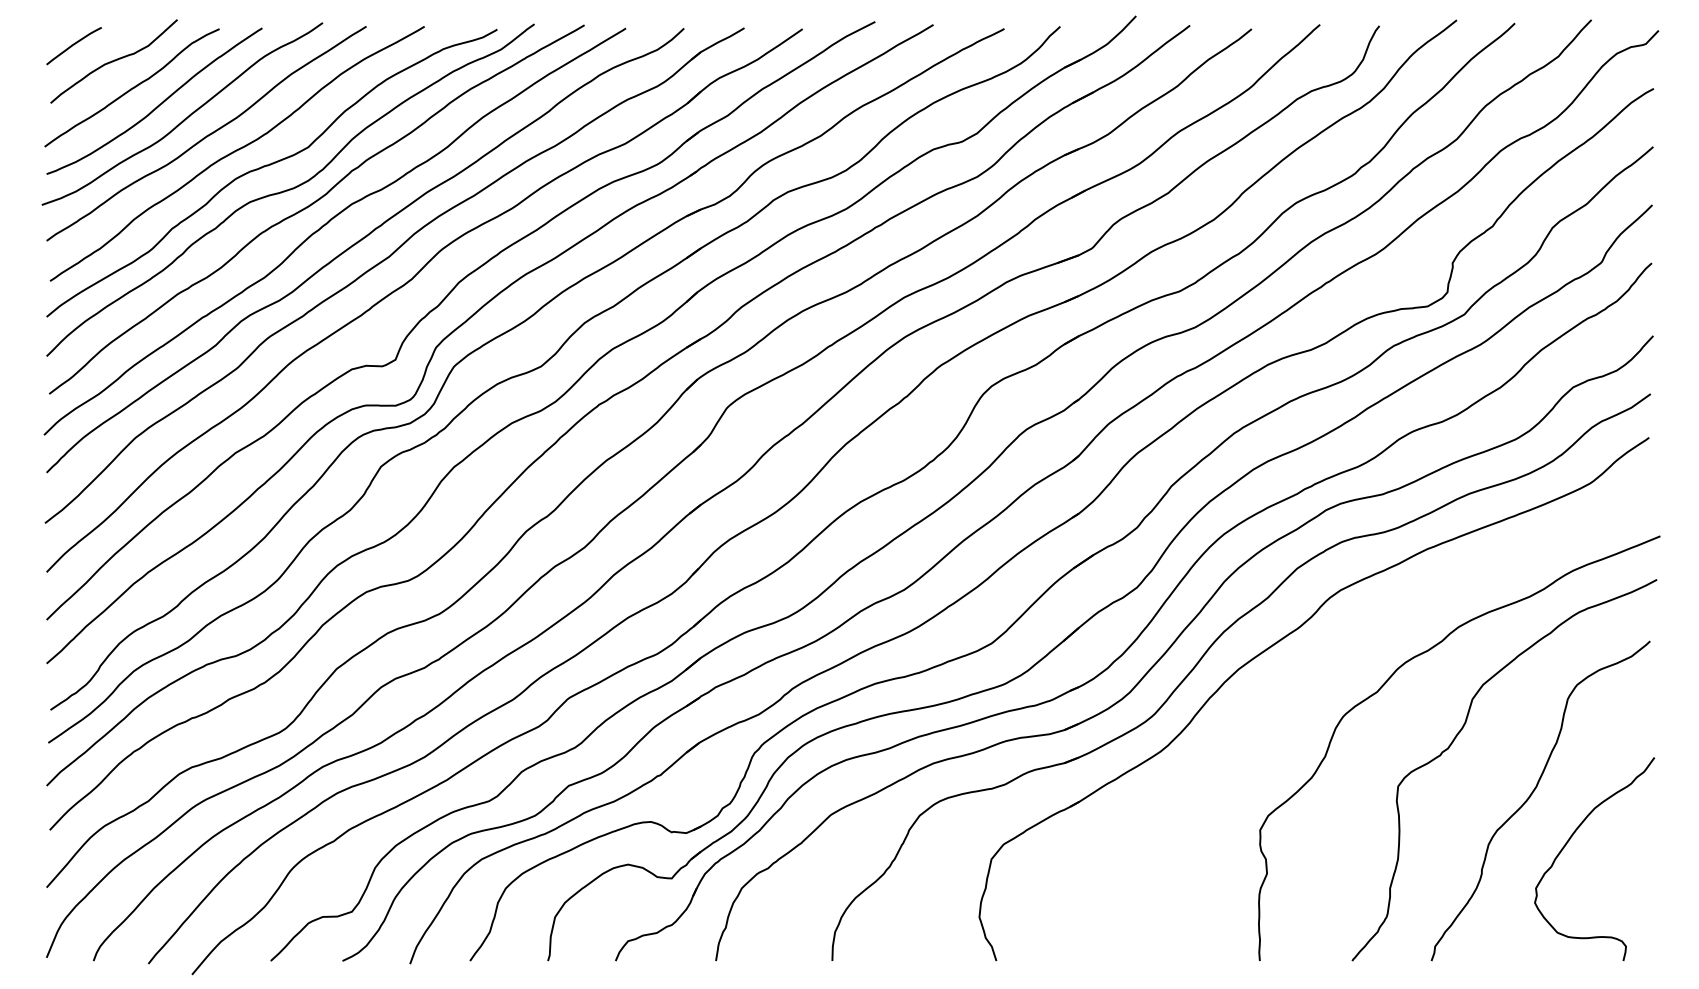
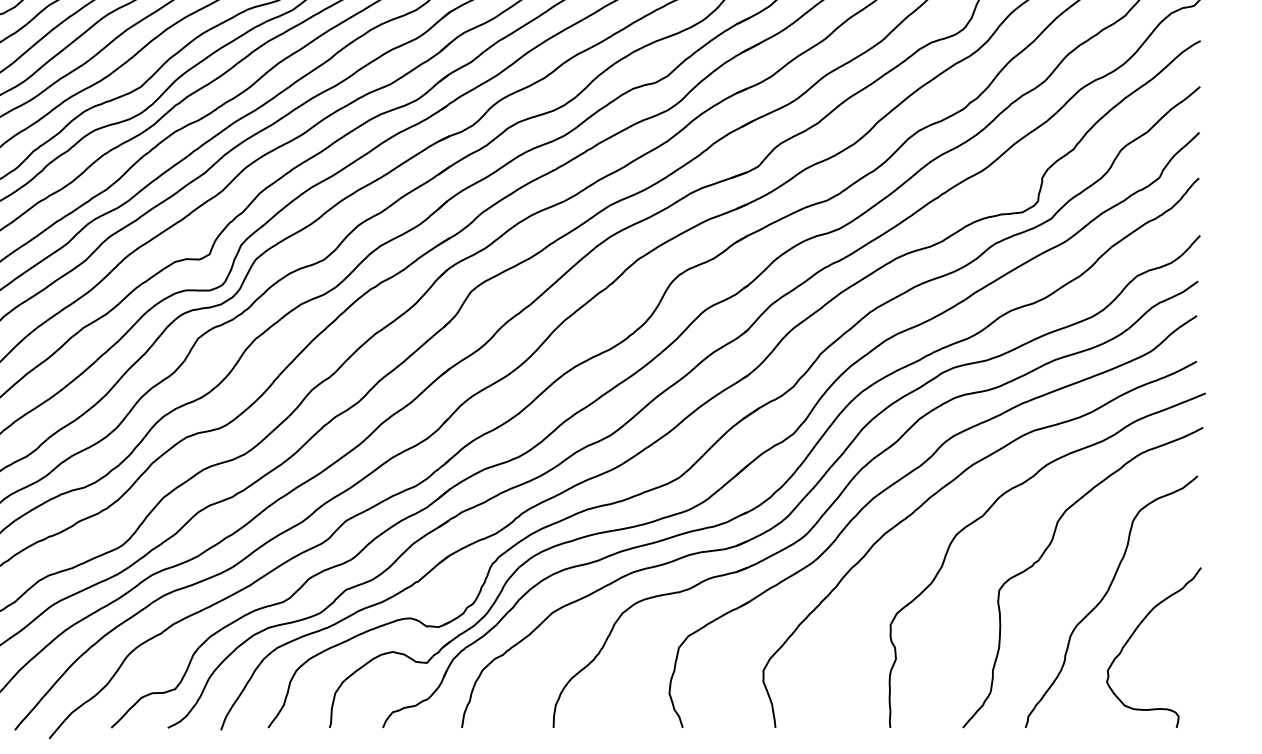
curve: (1319, 663) -> (937, 493), added

